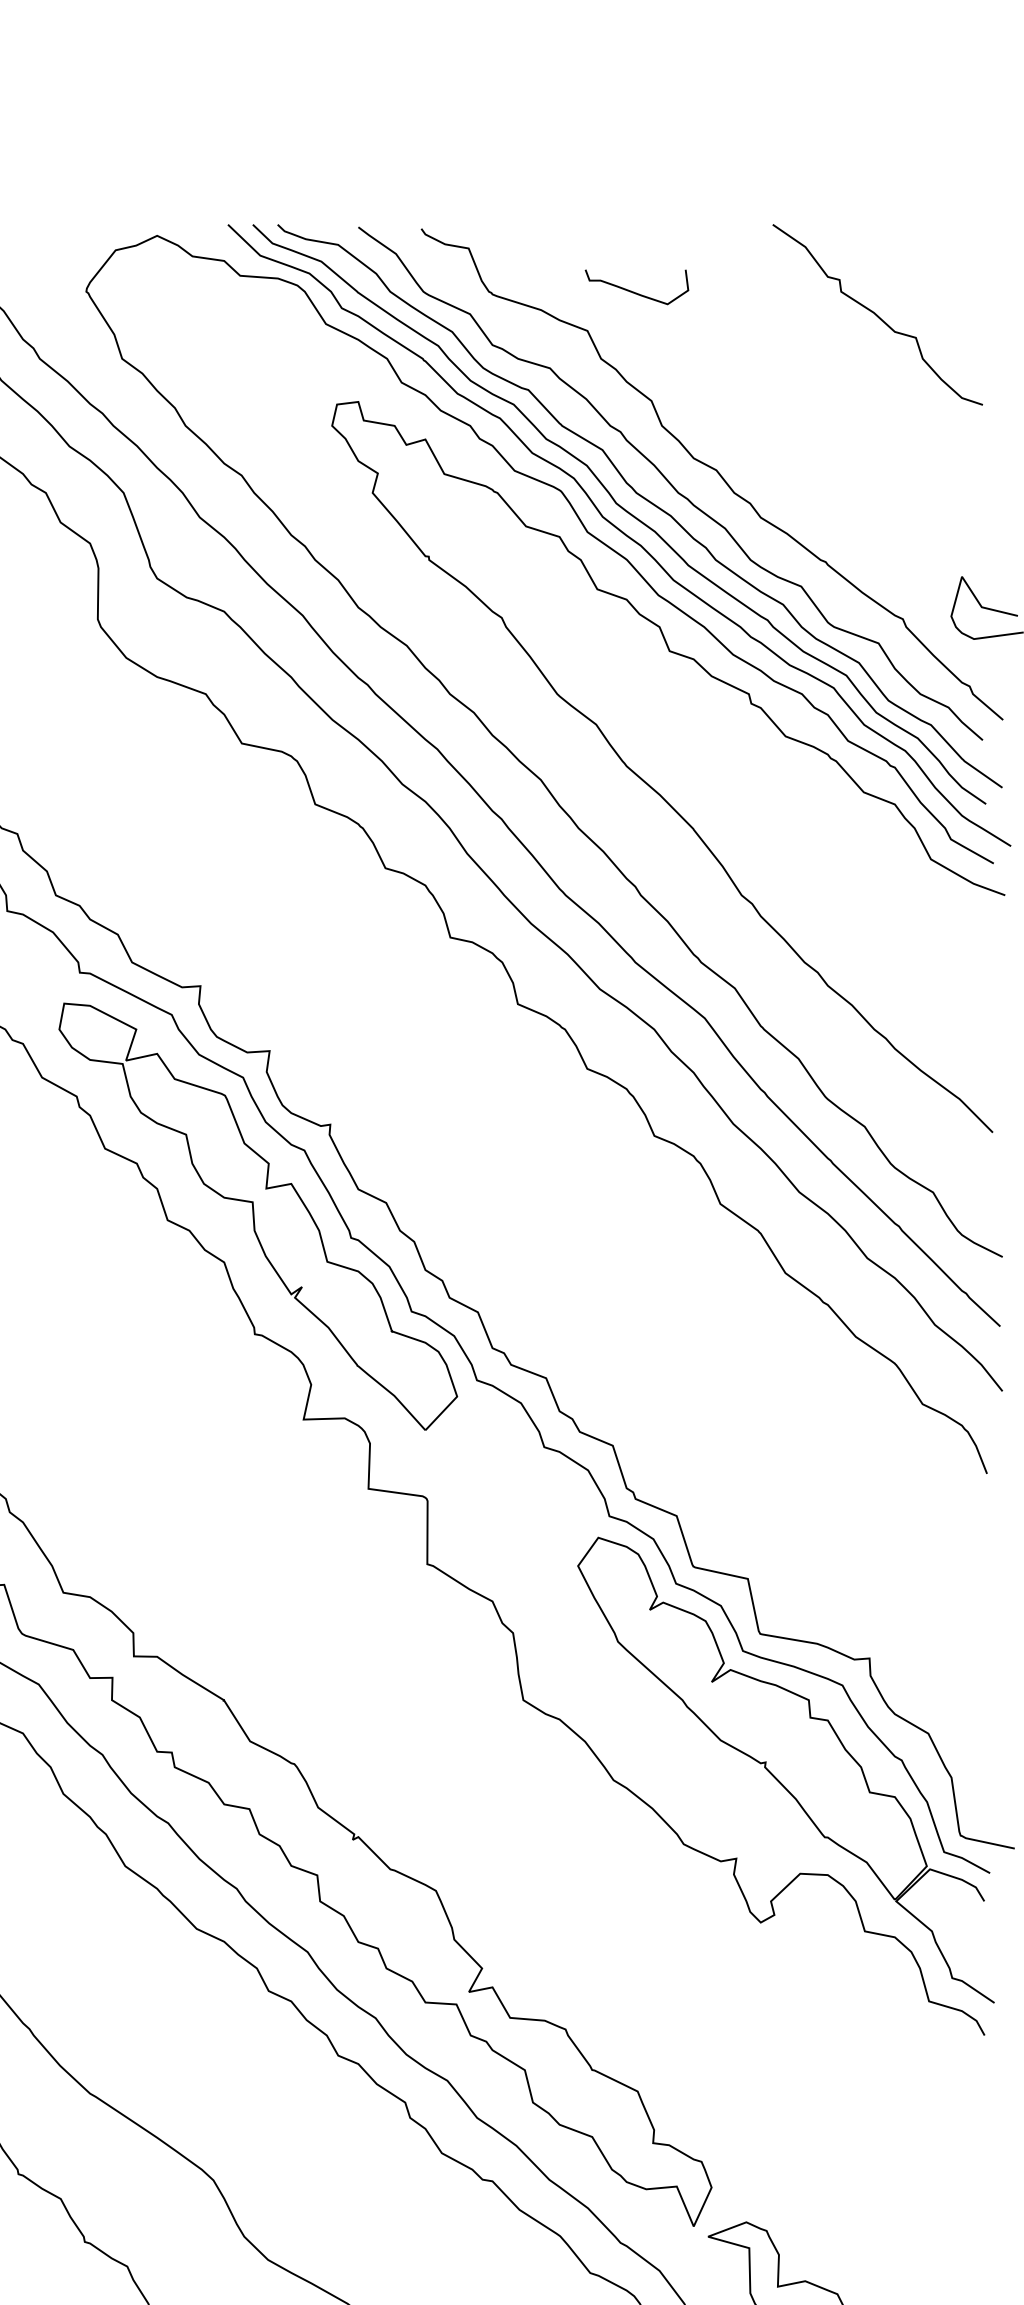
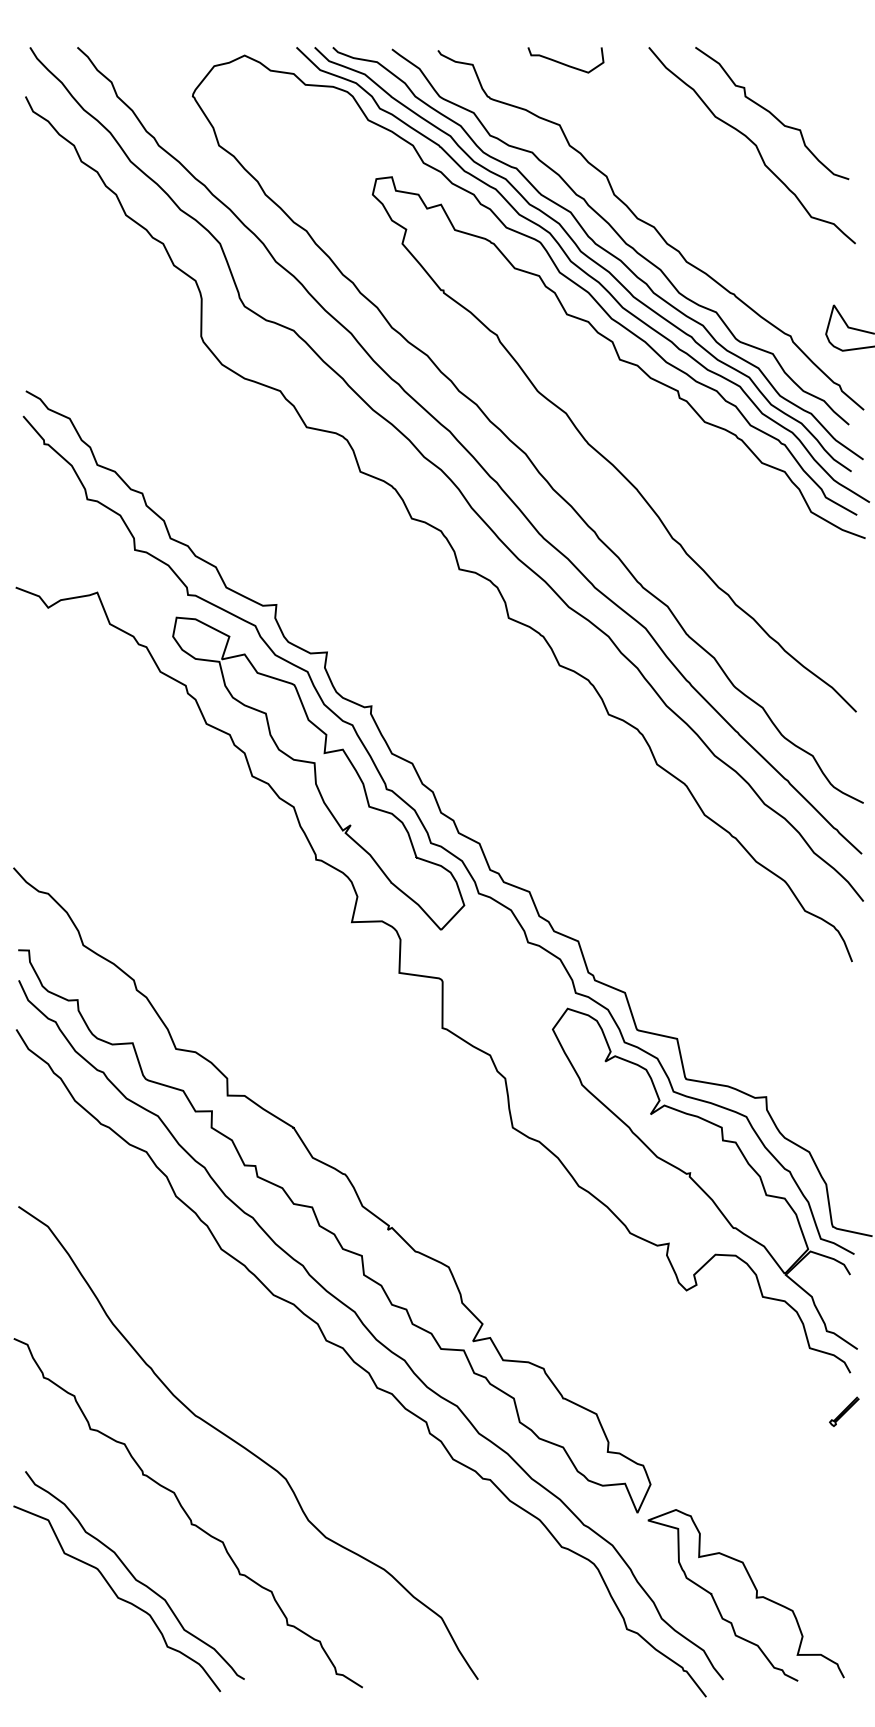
curve: (636, 291) -> (565, 63), moved
curve: (850, 355) -> (752, 143), added
curve: (976, 2087) -> (844, 1411), added

